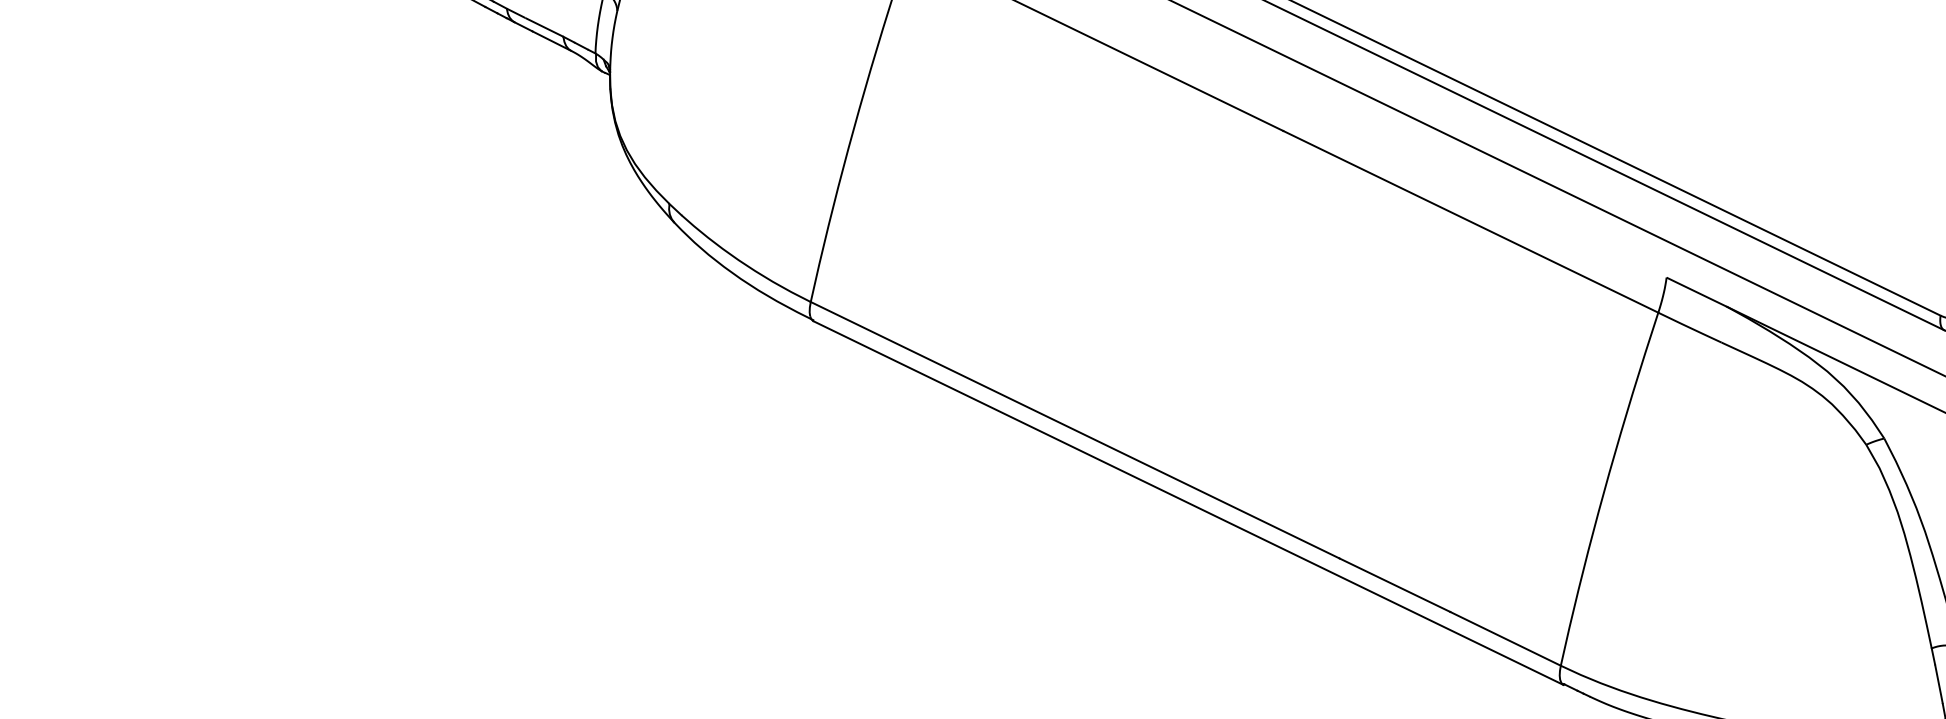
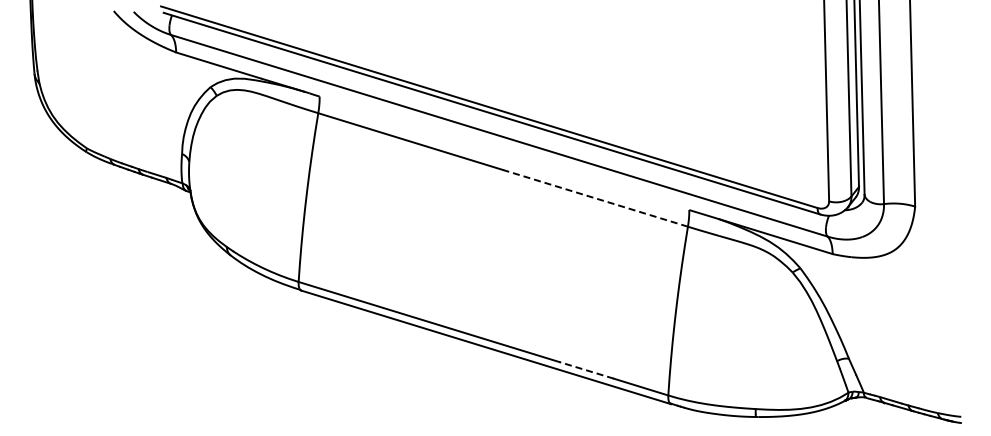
line: (1470, 222) -> (595, 198), solid -> dashed
line: (1394, 585) -> (586, 370), solid -> dashed

